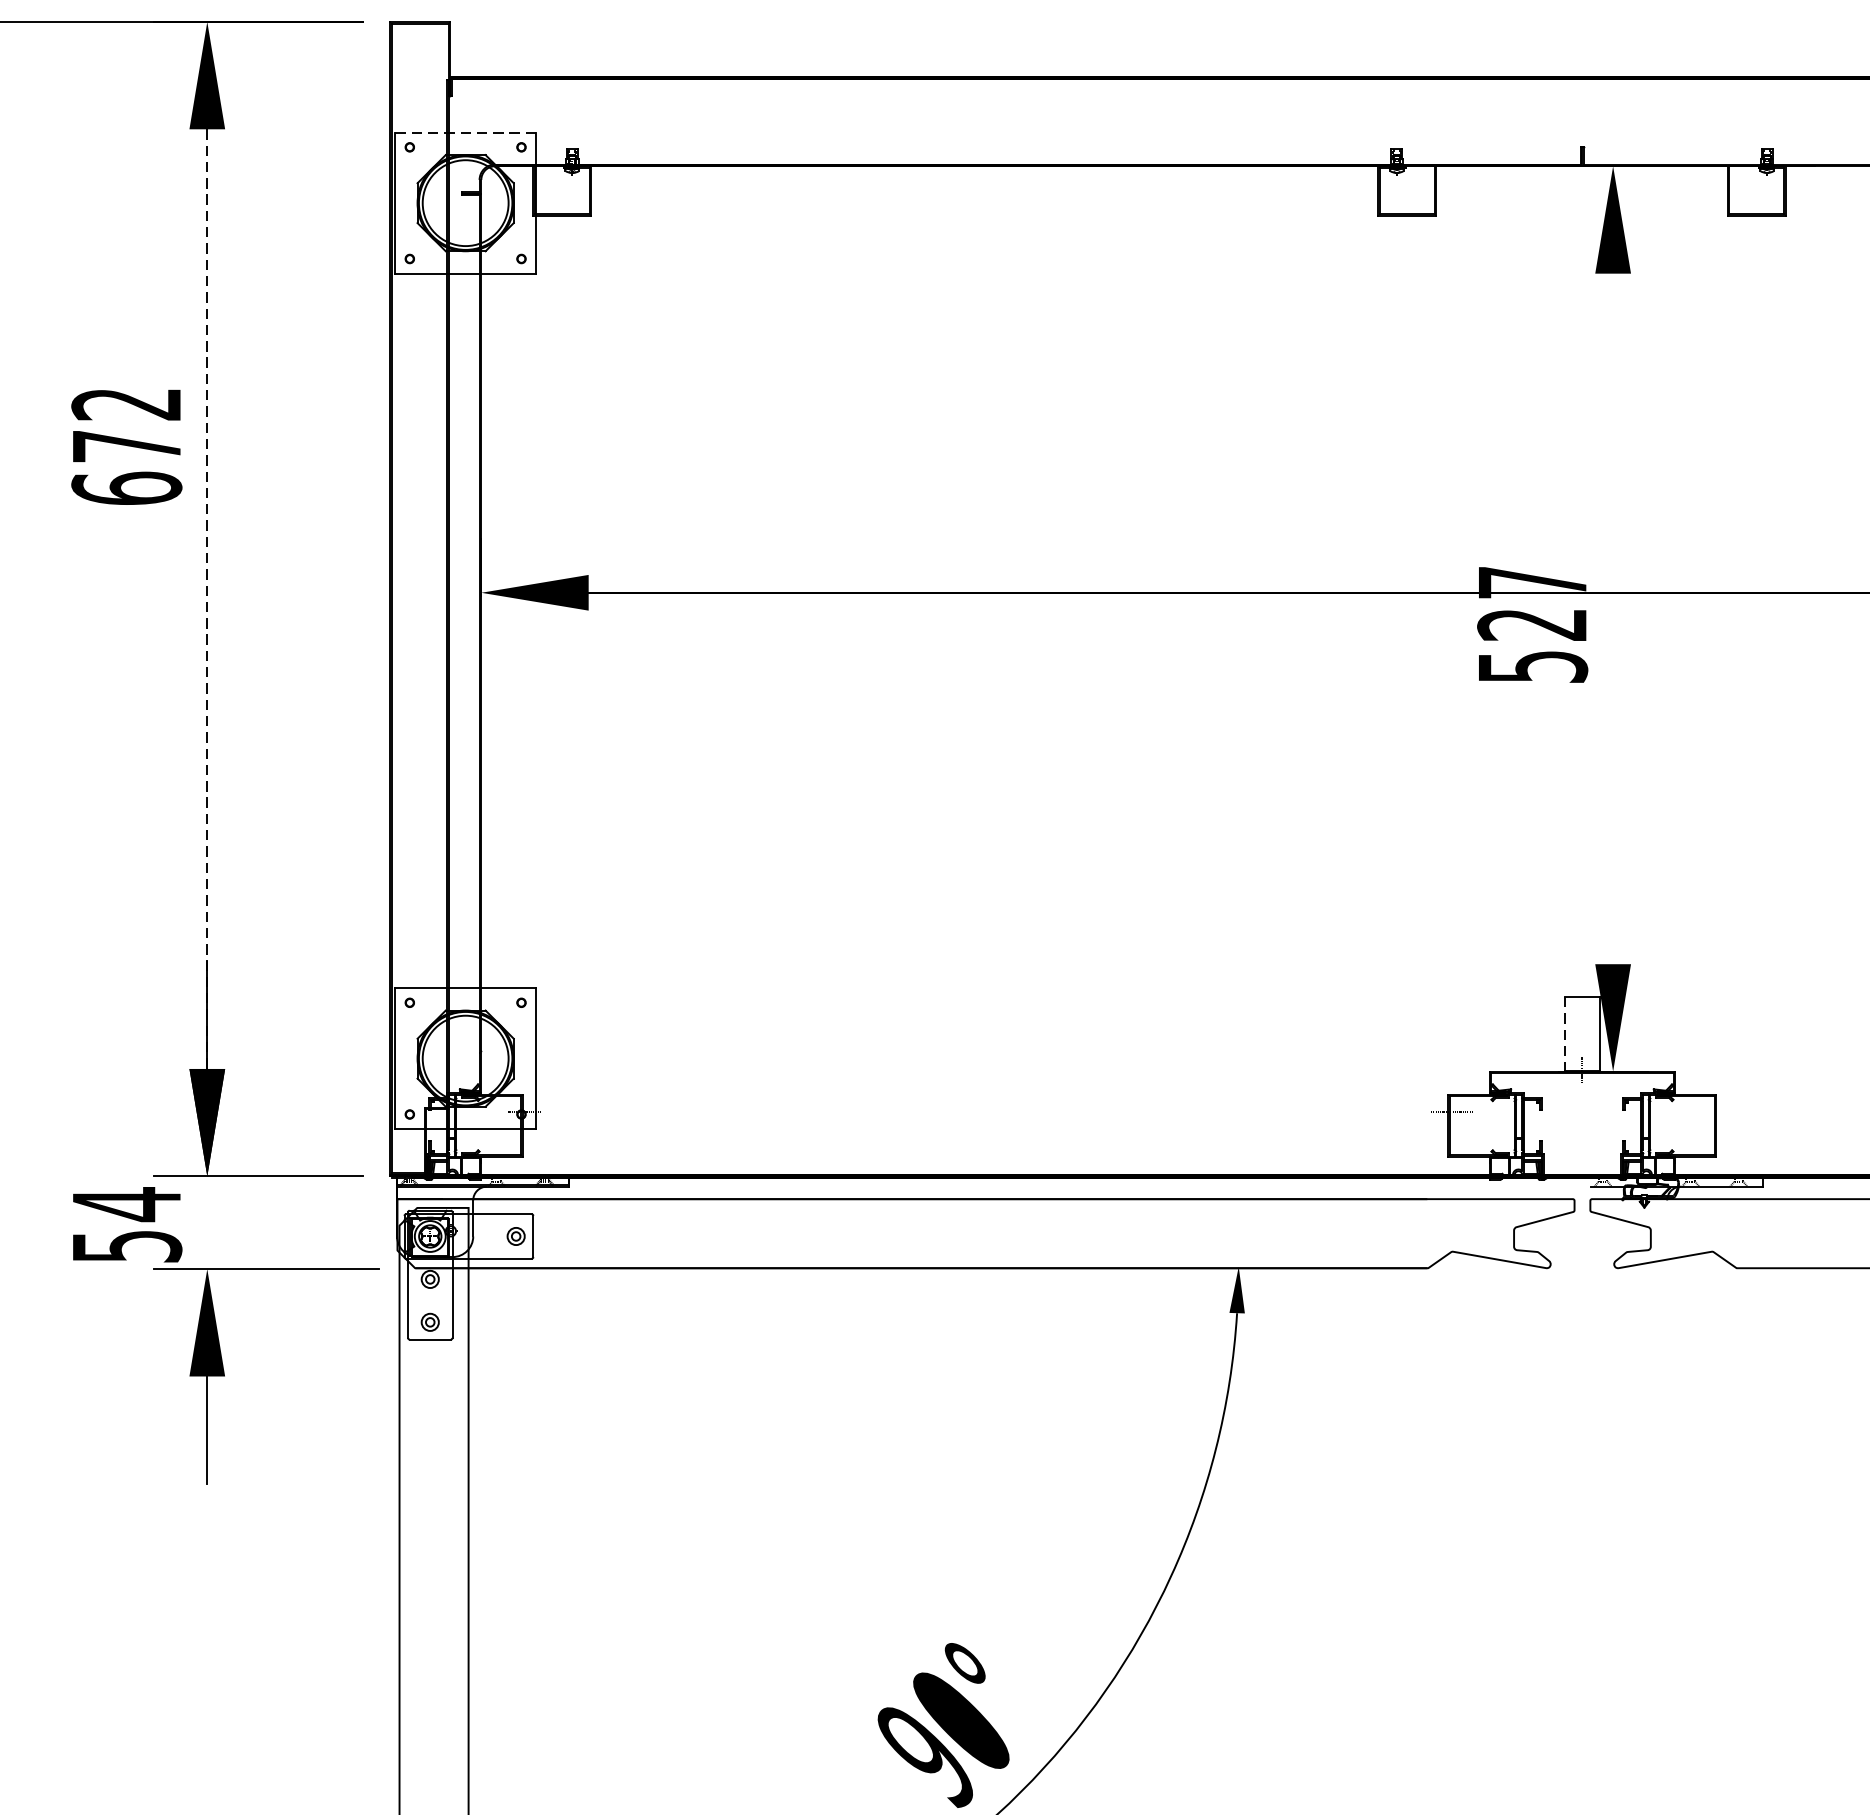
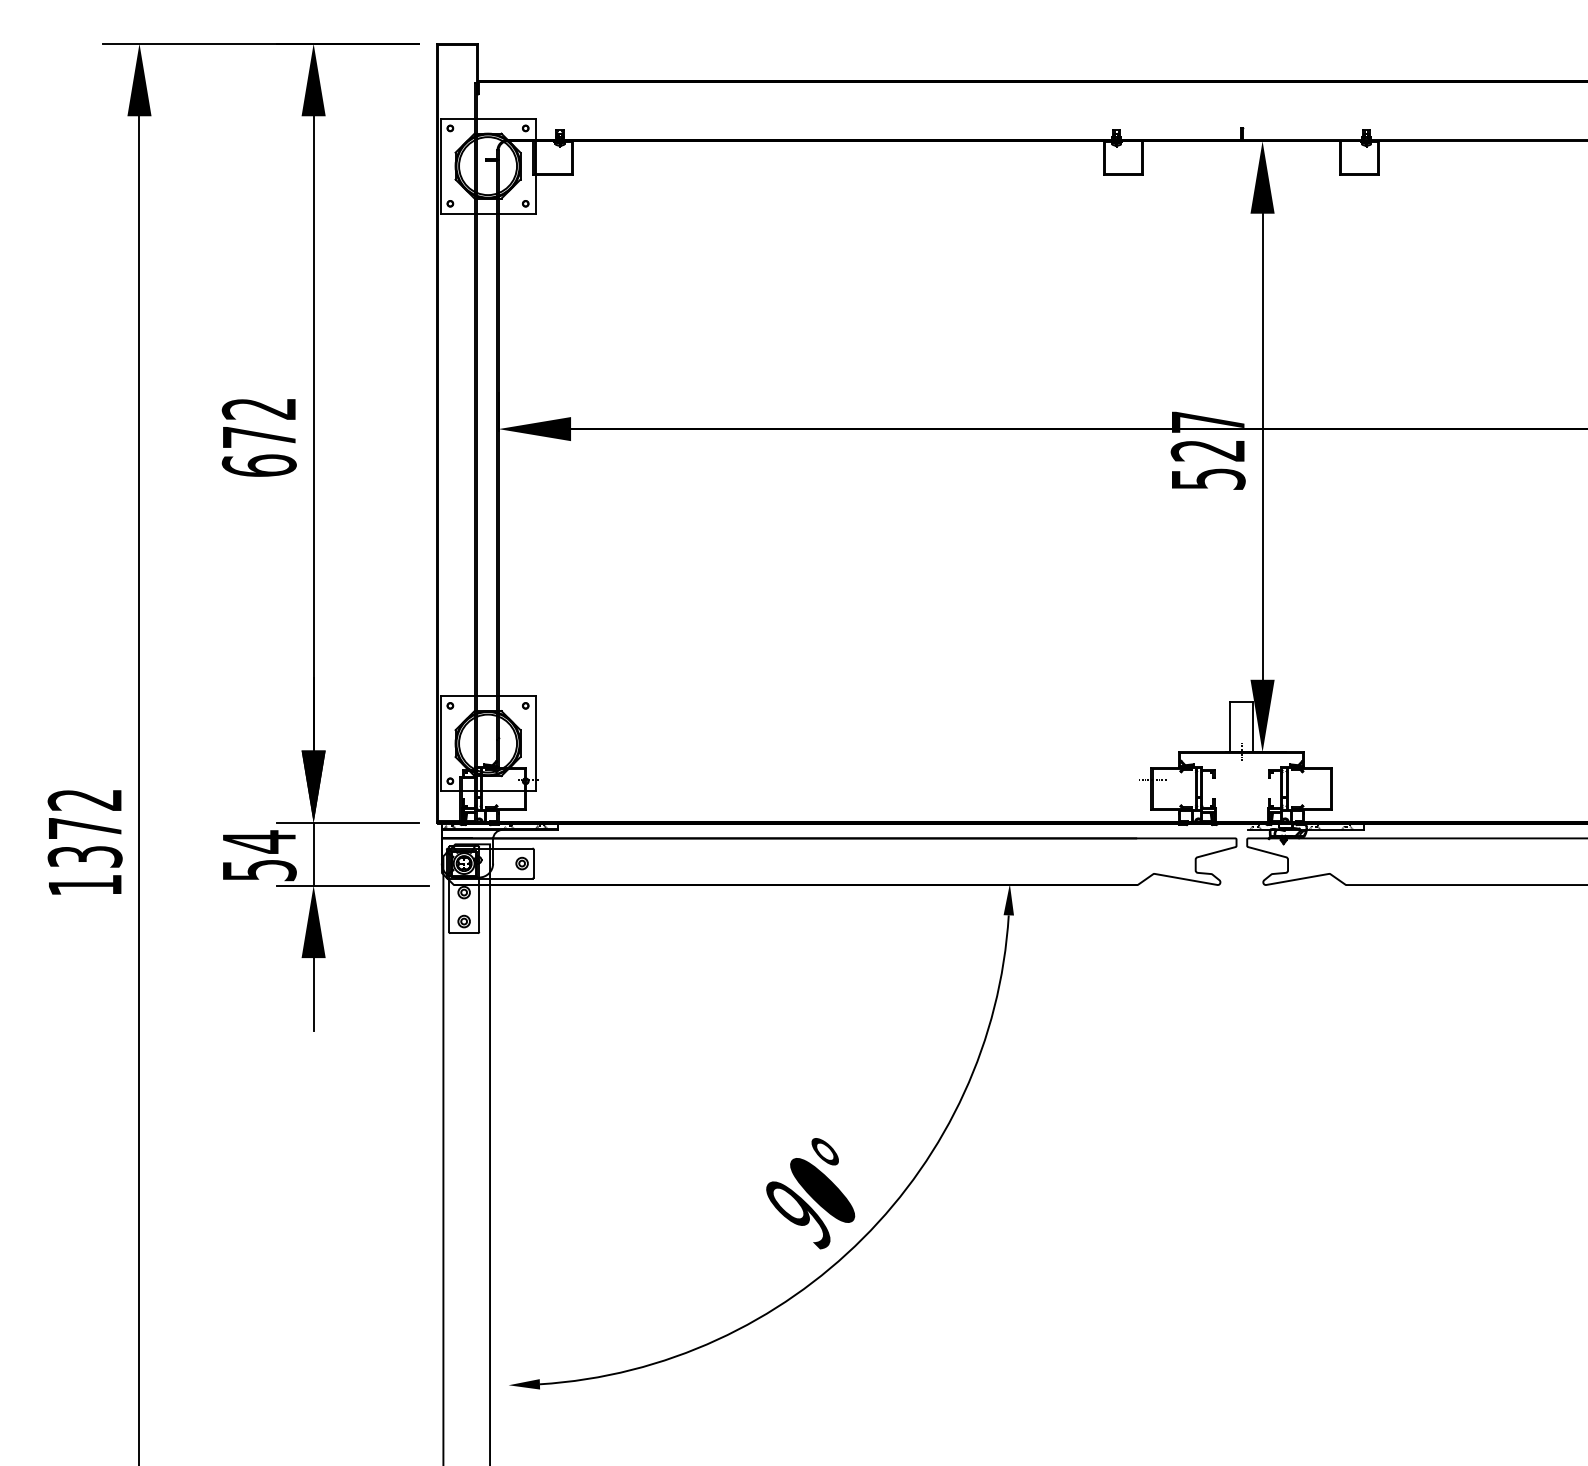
line: (466, 132) -> (488, 118), dashed -> solid
text: (125, 446) -> (258, 437), moved
line: (207, 599) -> (313, 433), dashed -> solid
line: (1613, 618) -> (1262, 446), added
line: (1565, 1033) -> (1230, 726), dashed -> solid
line: (207, 1223) -> (313, 854), added

